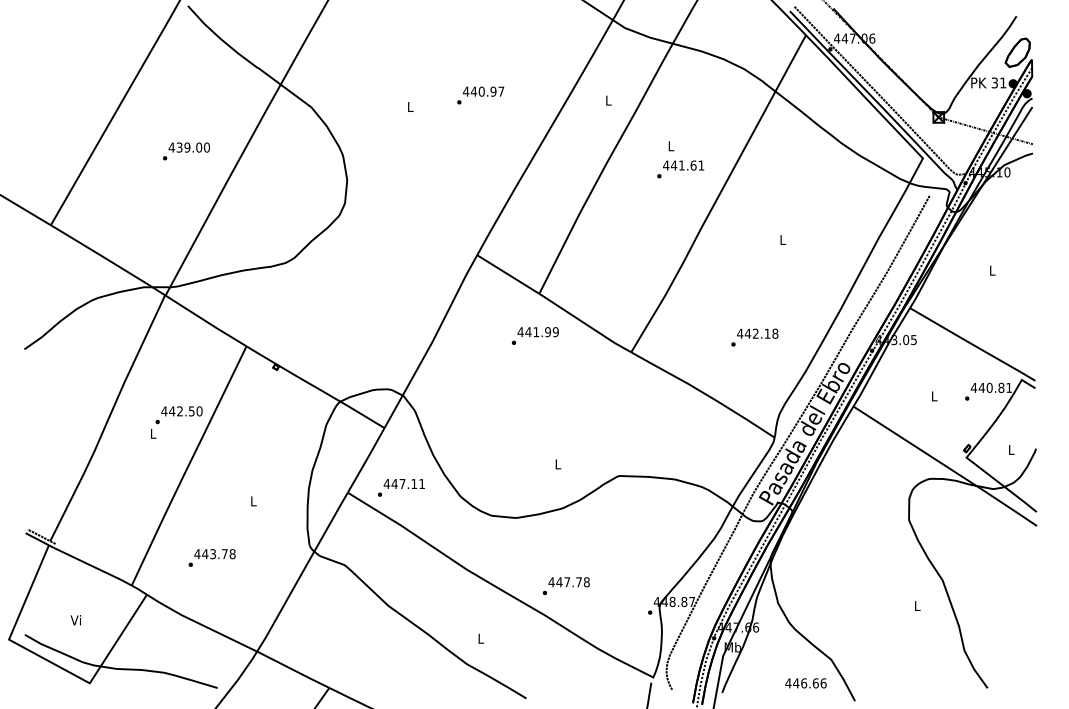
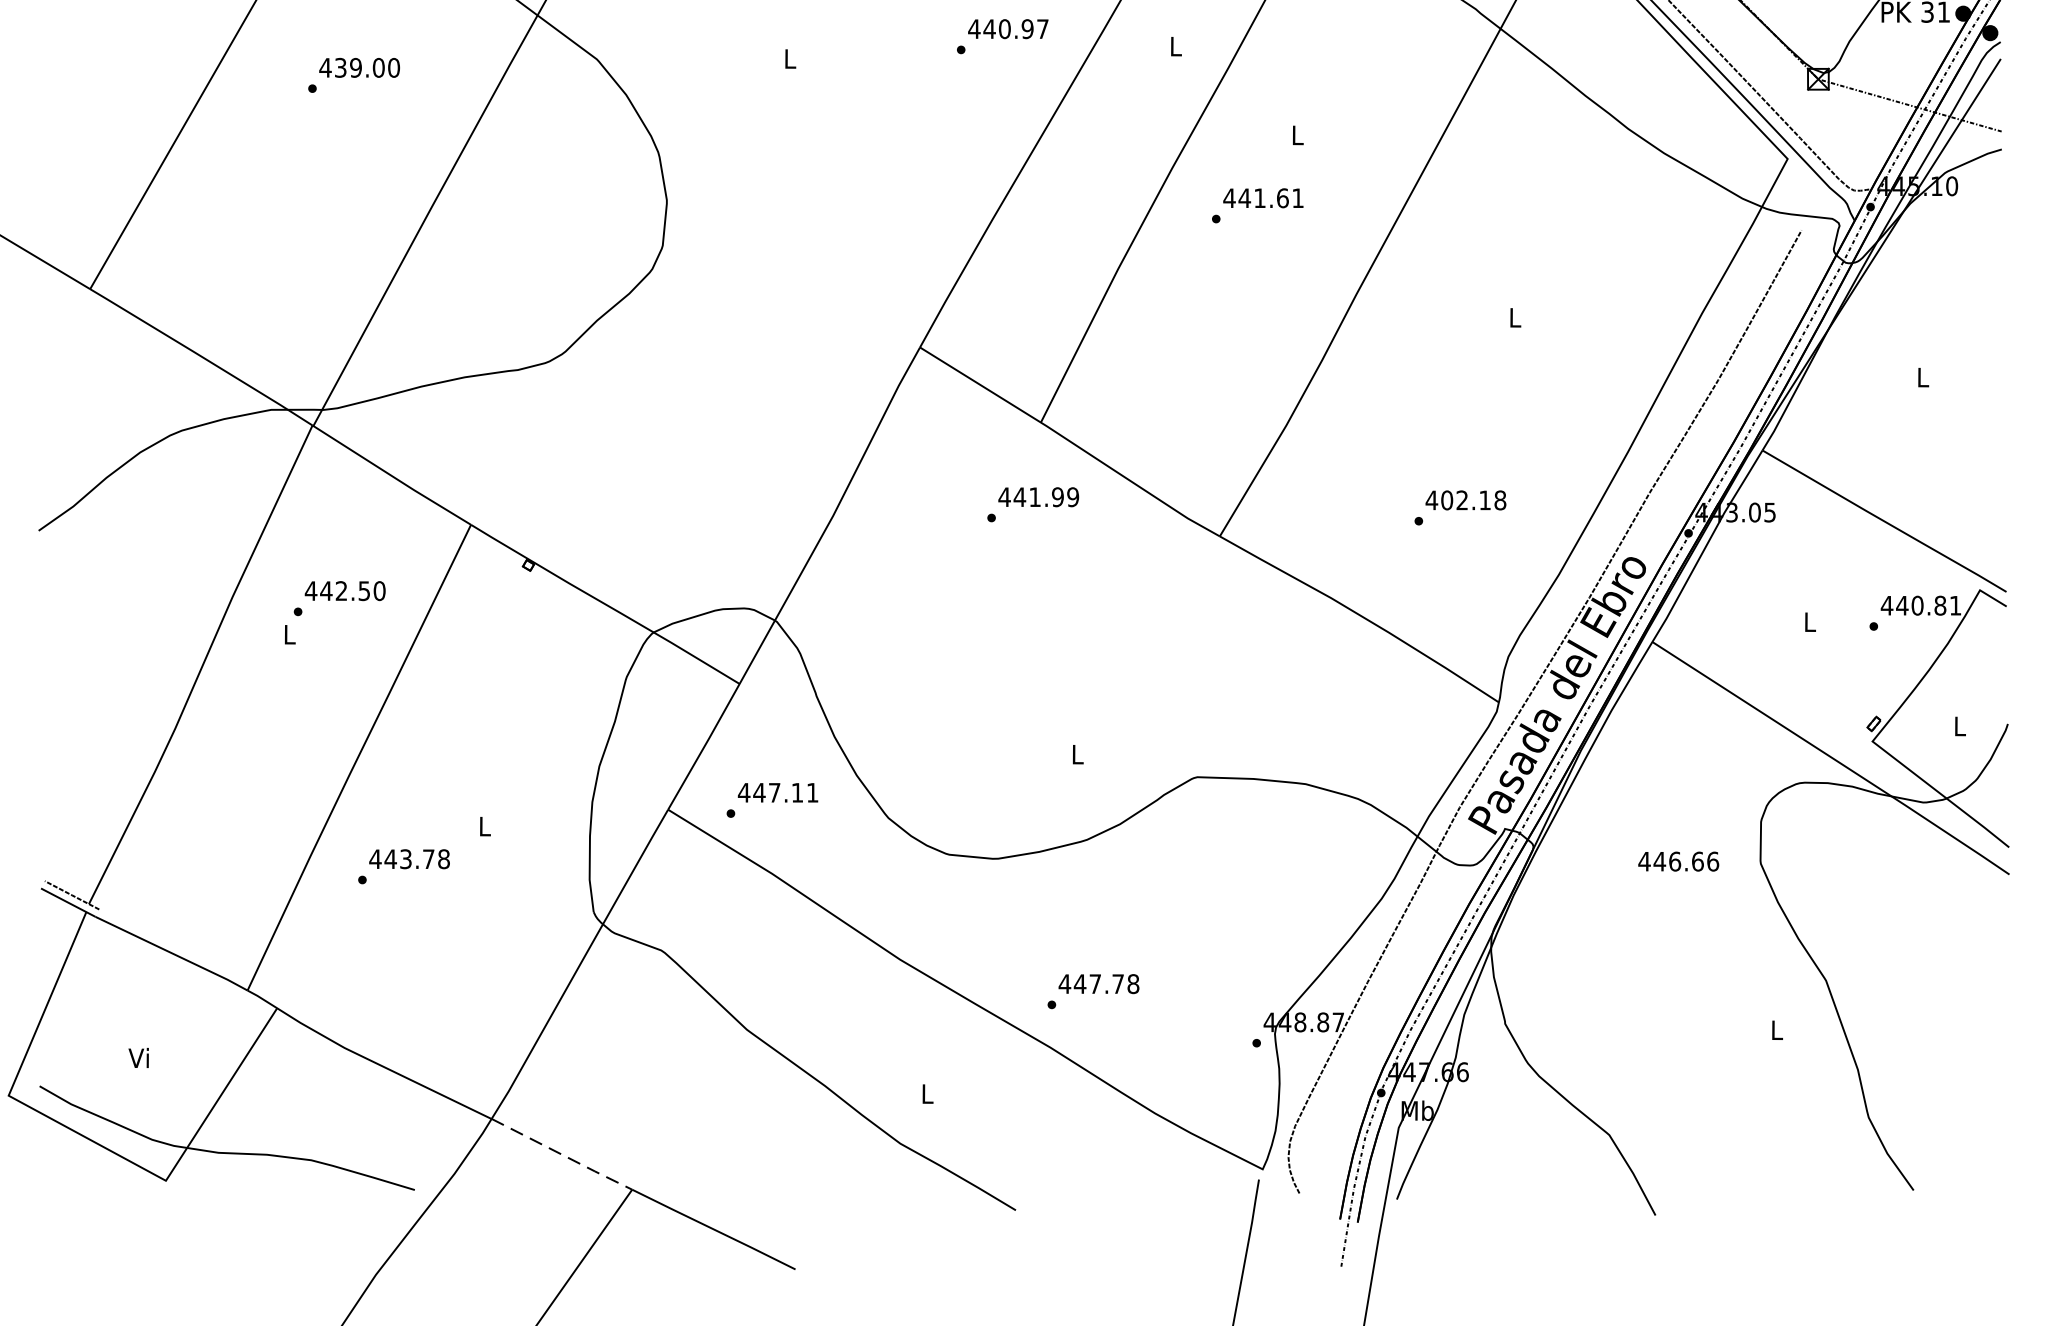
text: (480, 95) -> (1002, 36), moved
text: (186, 151) -> (354, 75), moved
text: (680, 169) -> (1257, 205), moved
text: (747, 333) -> (1446, 499), 442.18 -> 402.18
text: (176, 422) -> (334, 612), moved
text: (211, 557) -> (402, 865), moved
line: (293, 669) -> (562, 1153), solid -> dashed
text: (805, 683) -> (1677, 861), moved

